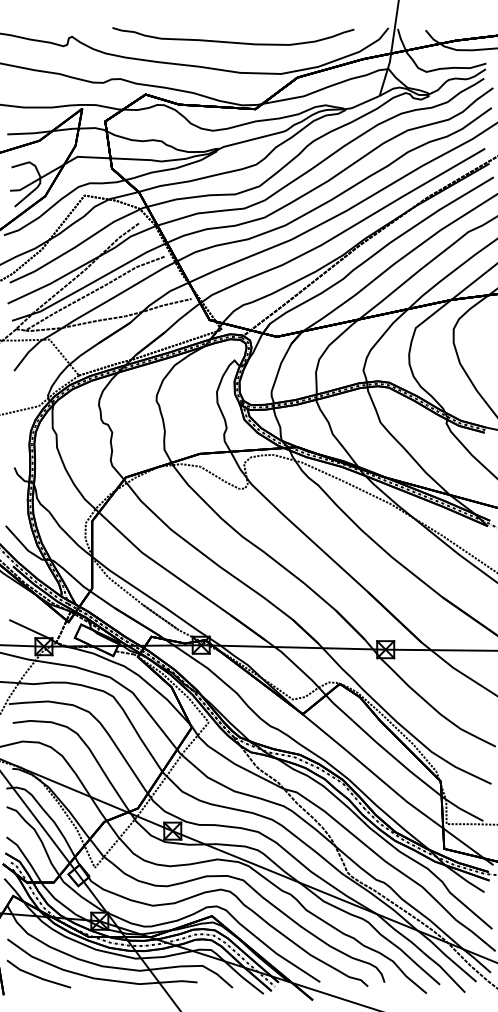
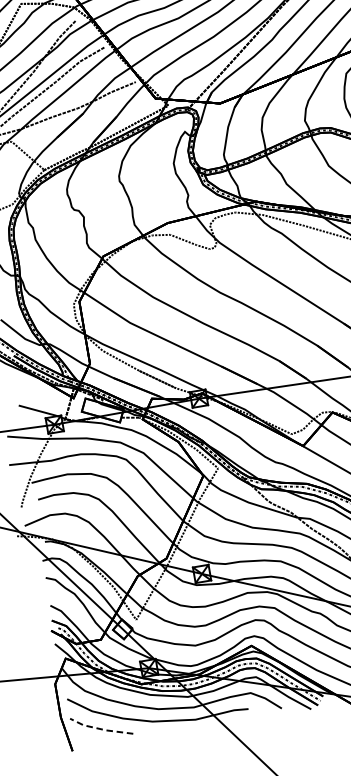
line: (37, 977) -> (100, 729), solid -> dashed

